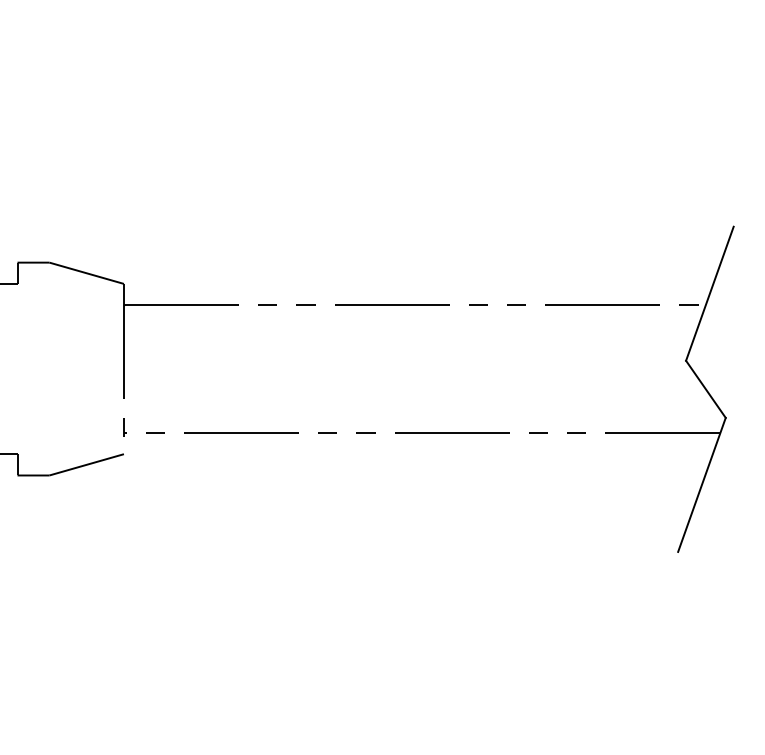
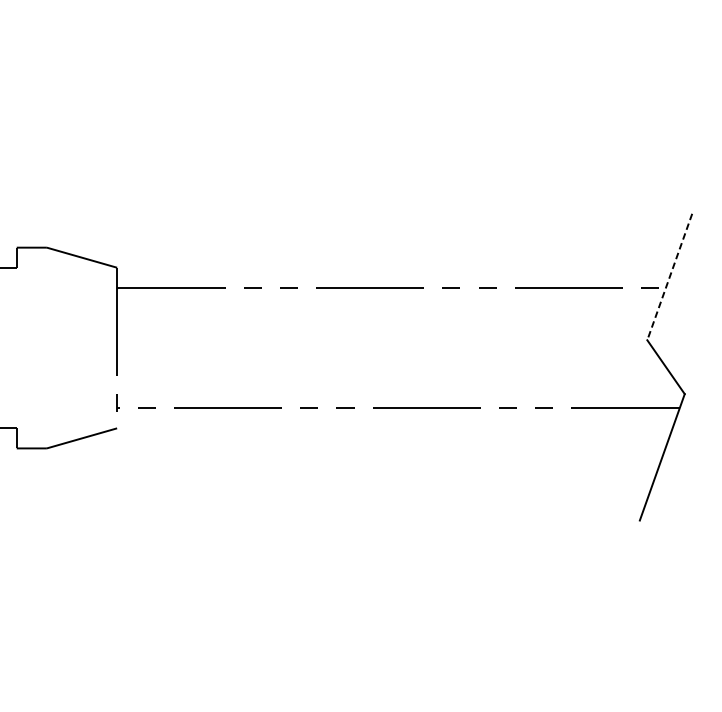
line: (709, 294) -> (669, 277), solid -> dashed

